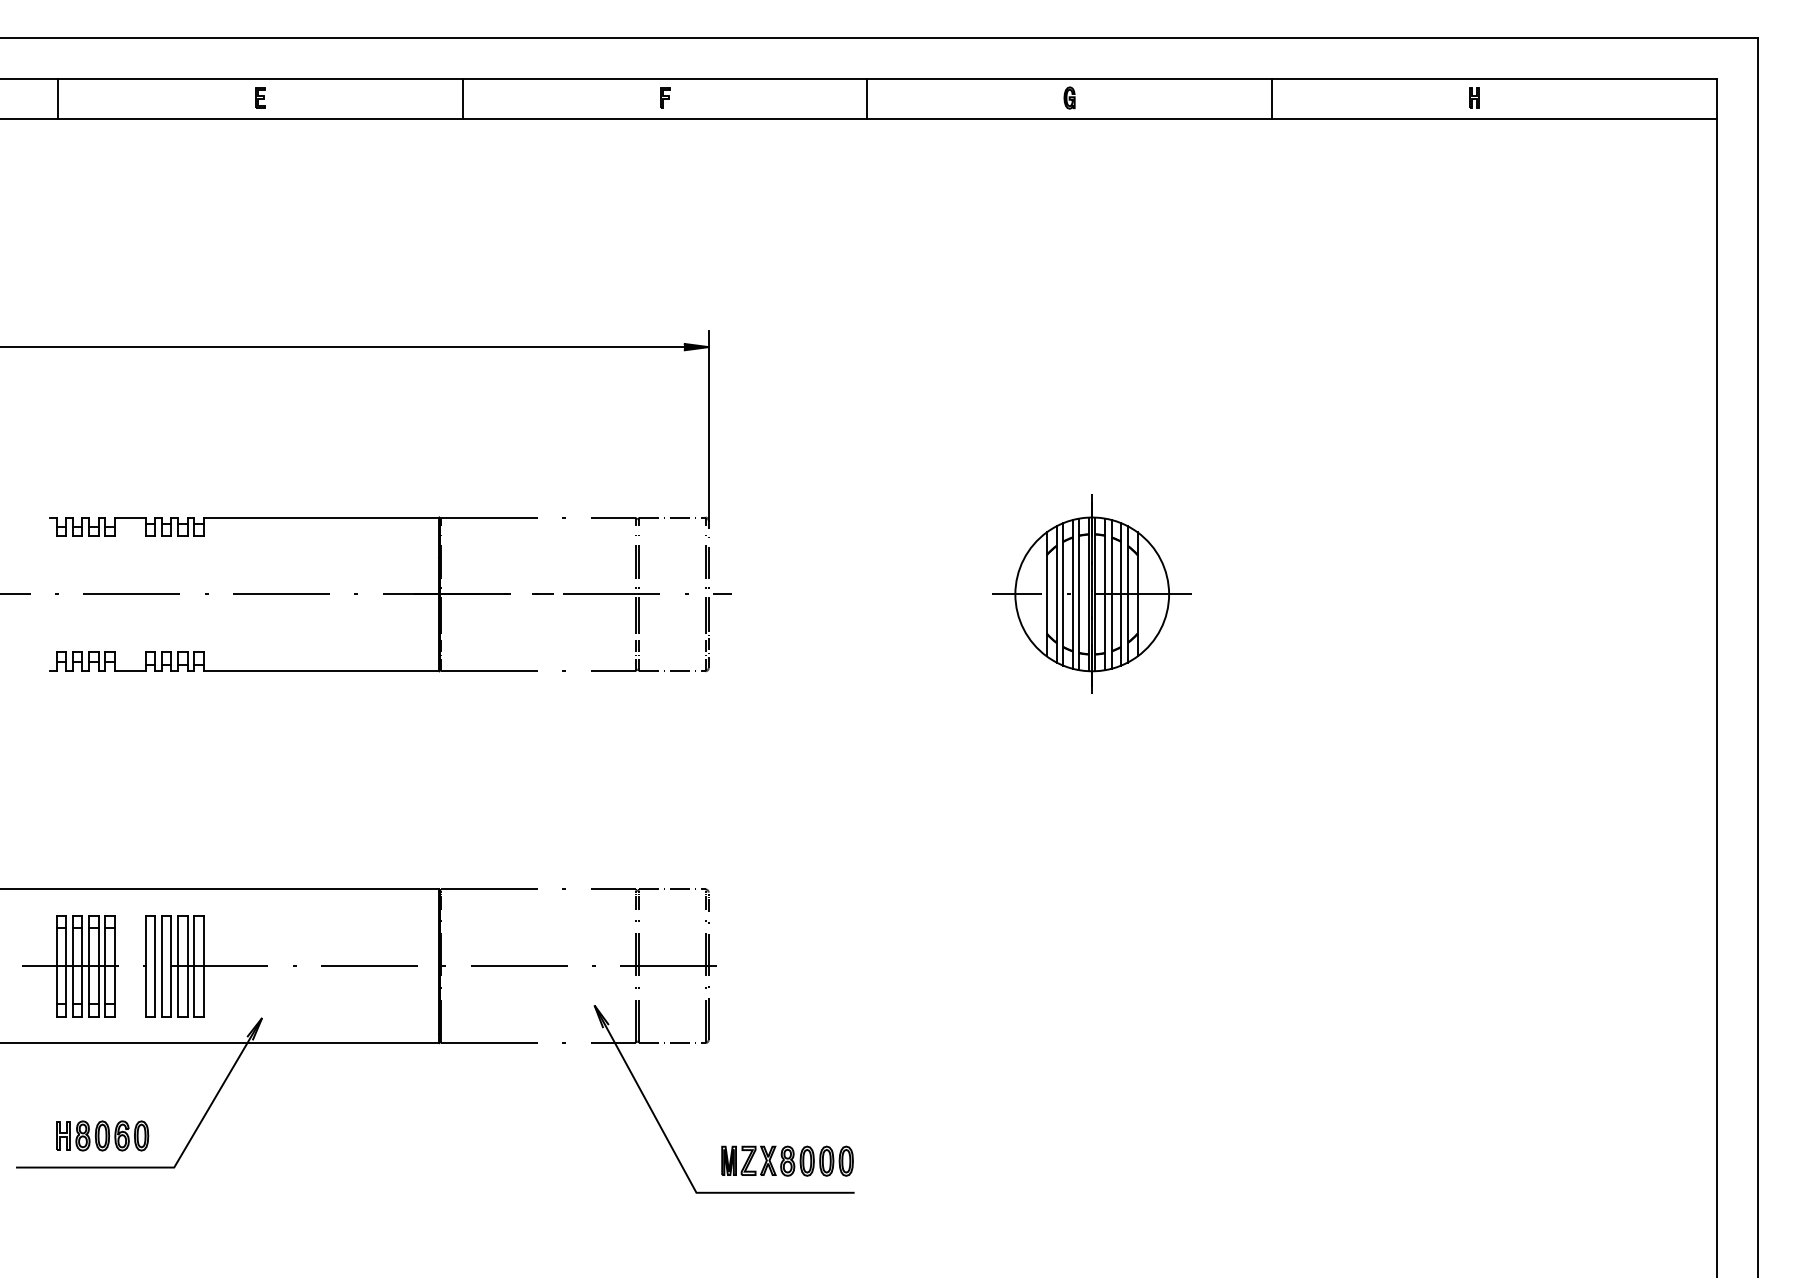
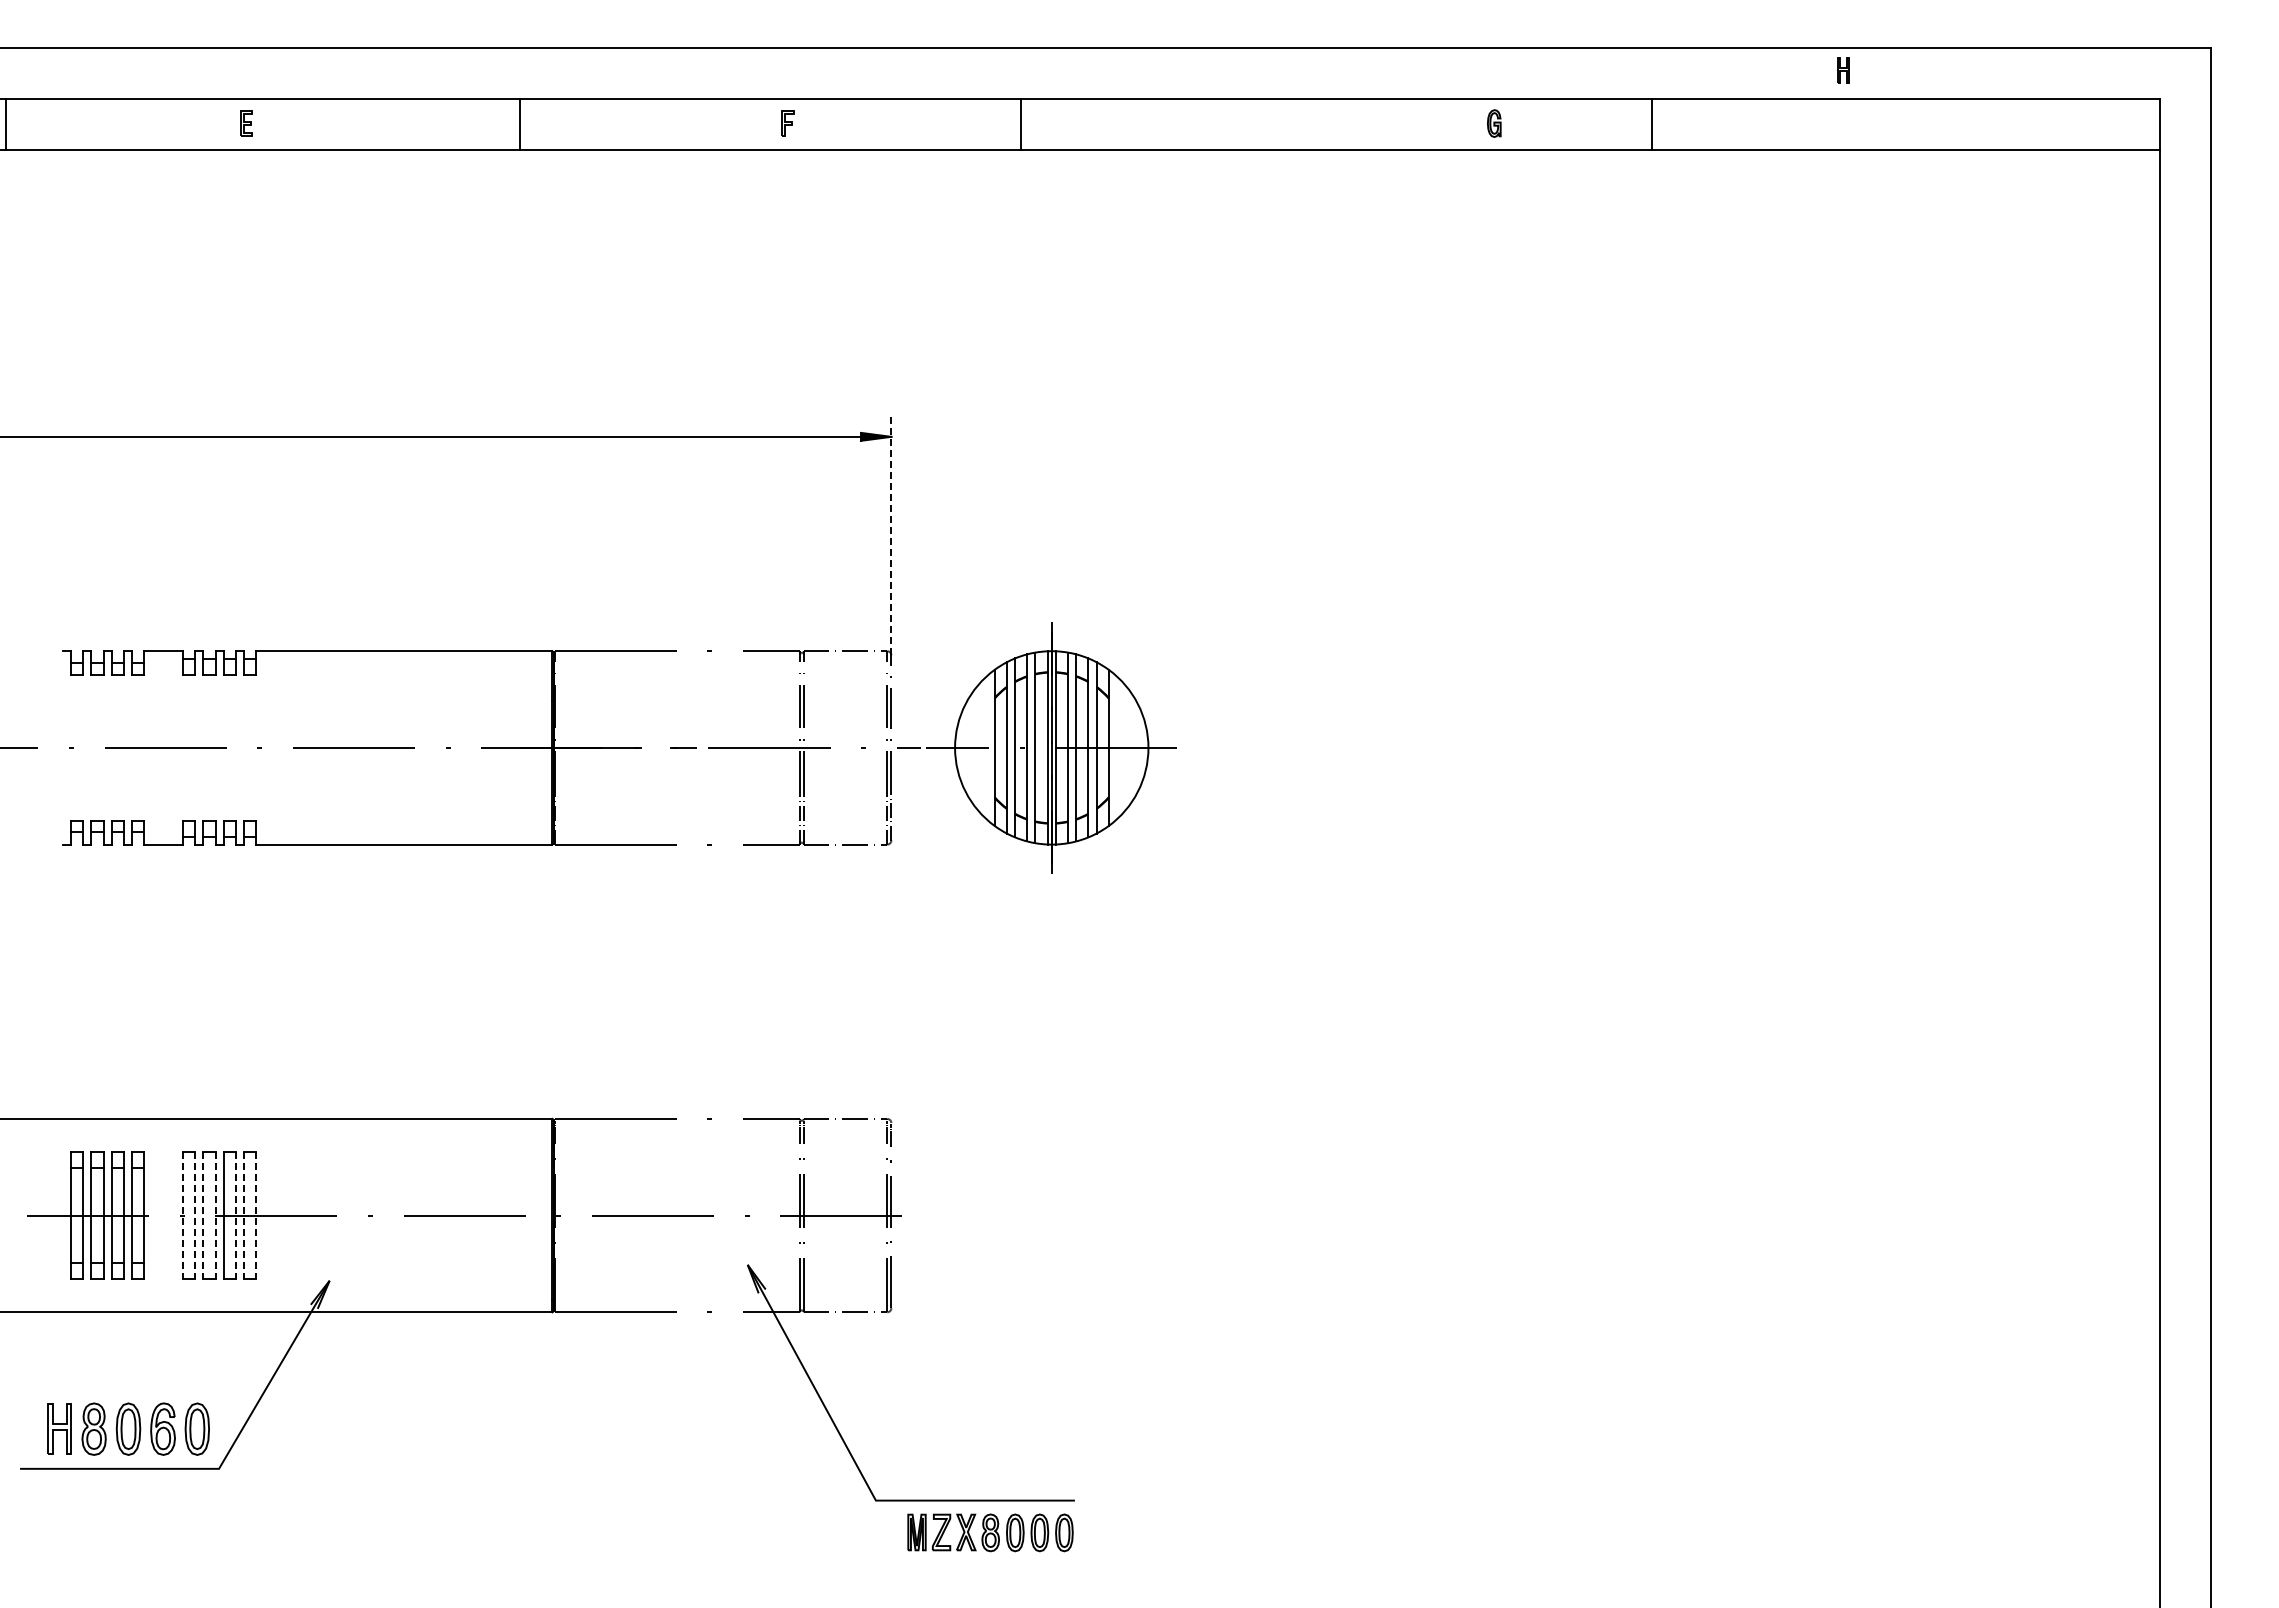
line: (58, 98) -> (6, 124), moved
part: (260, 98) -> (246, 123), moved
line: (463, 98) -> (520, 124), moved
part: (665, 98) -> (787, 123), moved
line: (867, 98) -> (1021, 124), moved
part: (1069, 98) -> (1494, 123), moved
line: (1271, 98) -> (1651, 124), moved
part: (1474, 98) -> (1843, 70), moved
line: (708, 425) -> (891, 535), solid -> dashed
part: (1092, 594) -> (1051, 747), moved
line: (145, 966) -> (183, 1215), solid -> dashed
line: (155, 966) -> (195, 1215), solid -> dashed
line: (161, 966) -> (203, 1215), solid -> dashed
line: (171, 966) -> (215, 1215), solid -> dashed
line: (187, 966) -> (235, 1215), solid -> dashed
line: (194, 966) -> (244, 1215), solid -> dashed
line: (204, 966) -> (256, 1215), solid -> dashed
part: (103, 1135) -> (129, 1428), size x1.4
part: (787, 1160) -> (990, 1532), moved

